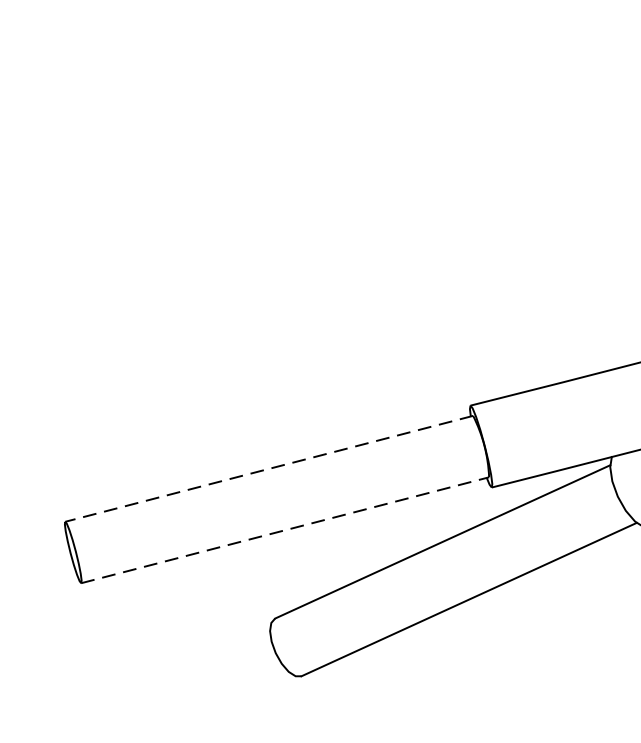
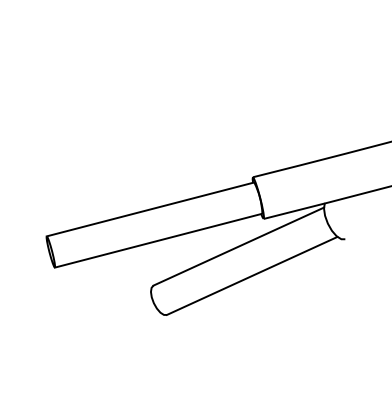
line: (269, 468) -> (150, 209), dashed -> solid
line: (286, 529) -> (159, 240), dashed -> solid

